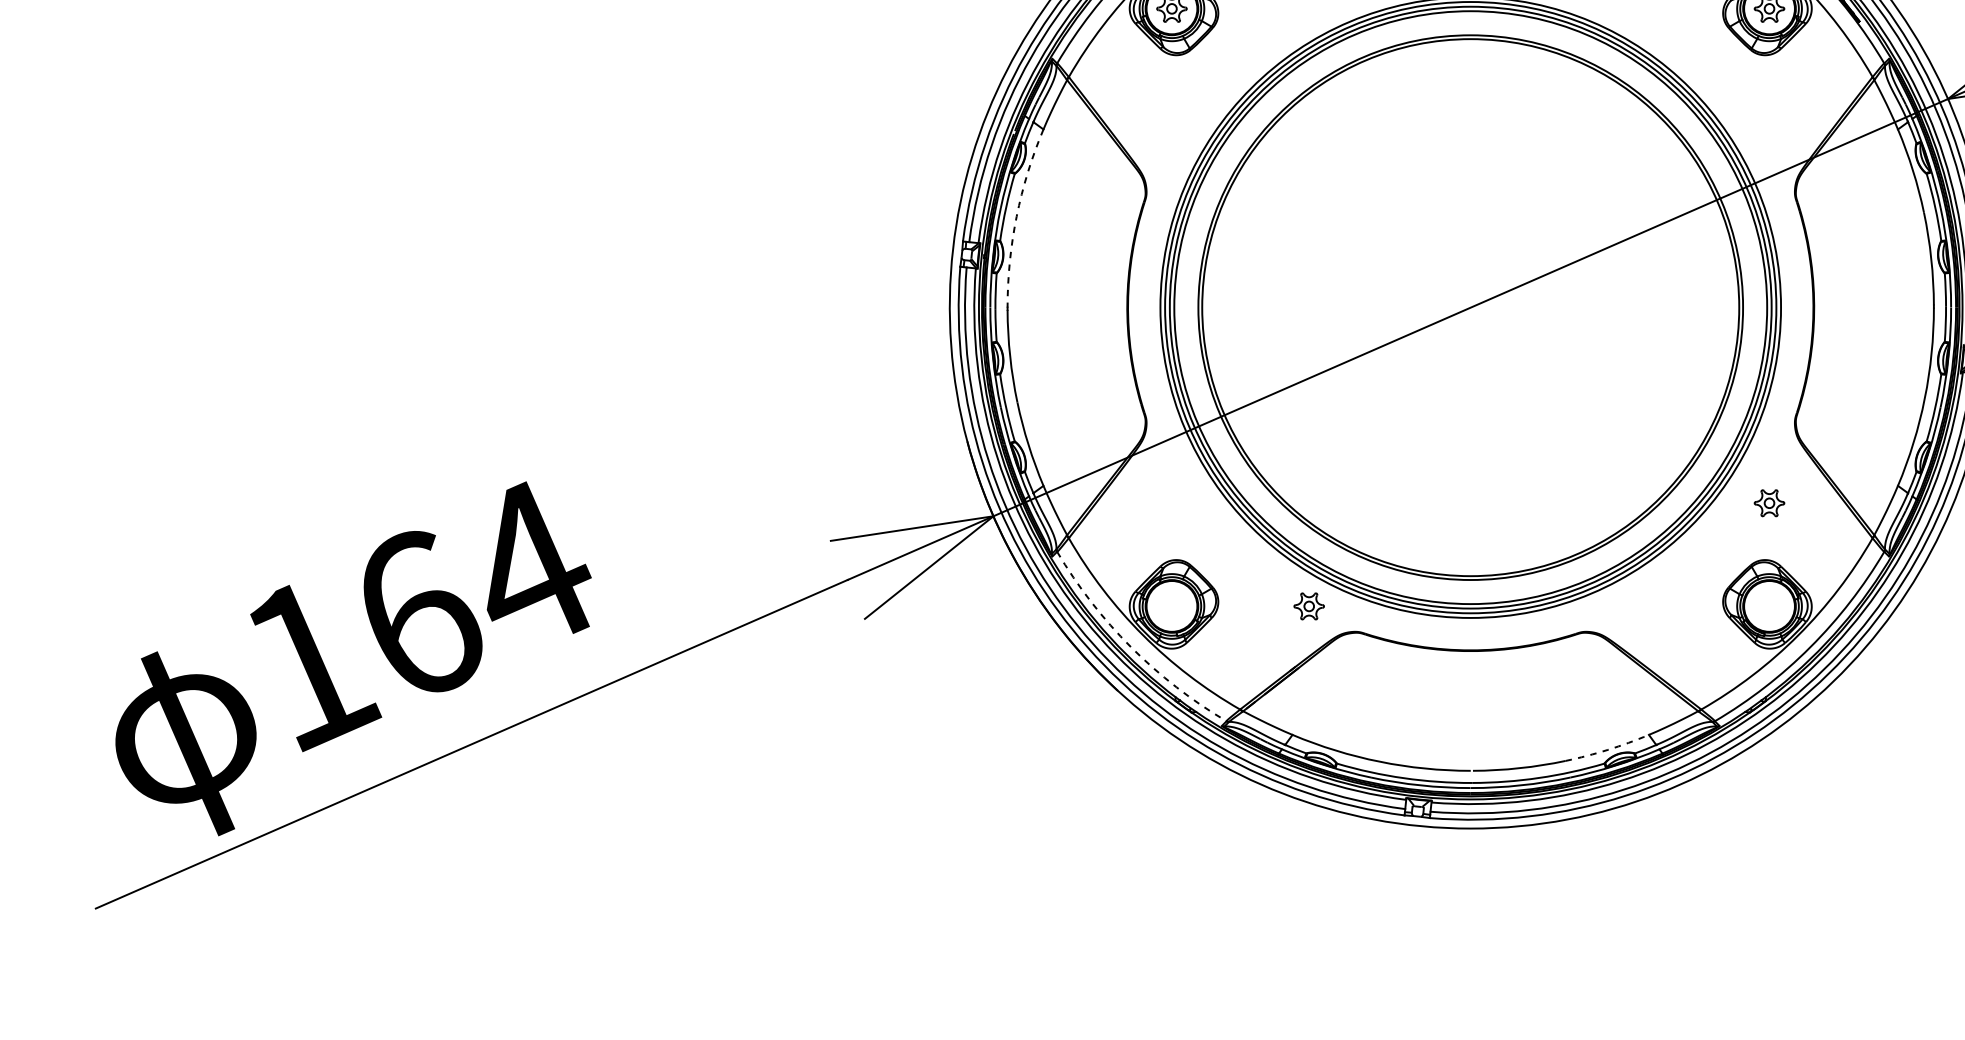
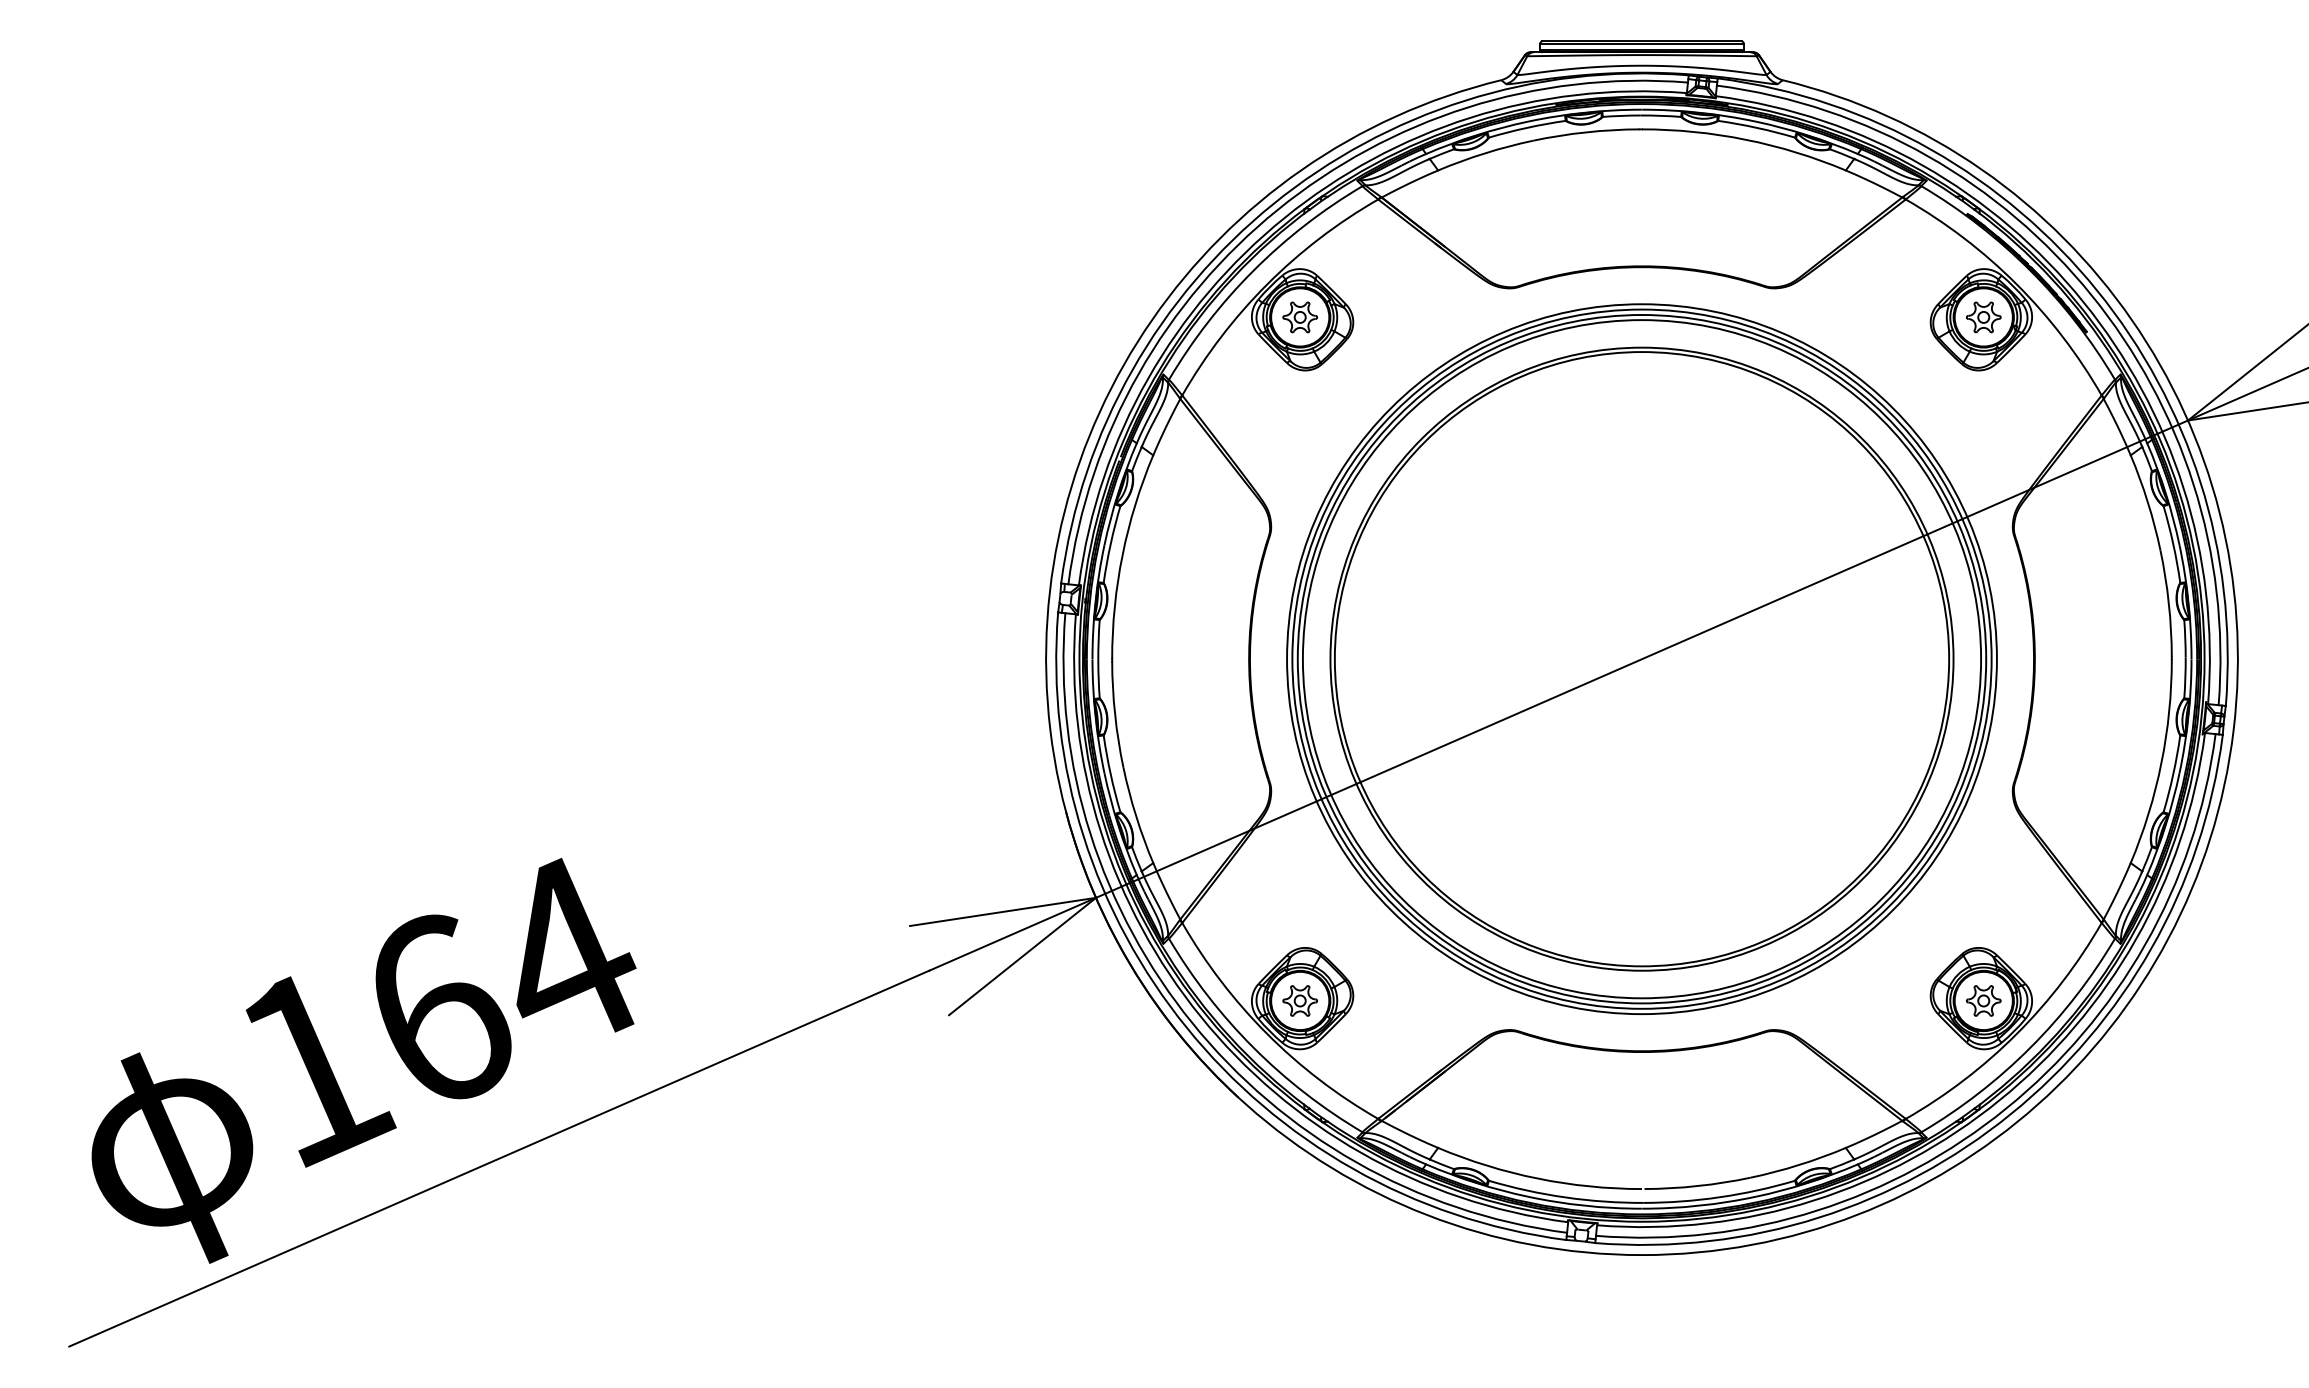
arc: (1016, 217) -> (1122, 555), dashed -> solid
part: (1769, 502) -> (1983, 1000), moved
part: (1308, 606) -> (1299, 1000), moved
arc: (1131, 647) -> (1253, 1047), dashed -> solid
arc: (1607, 750) -> (1798, 1165), dashed -> solid

